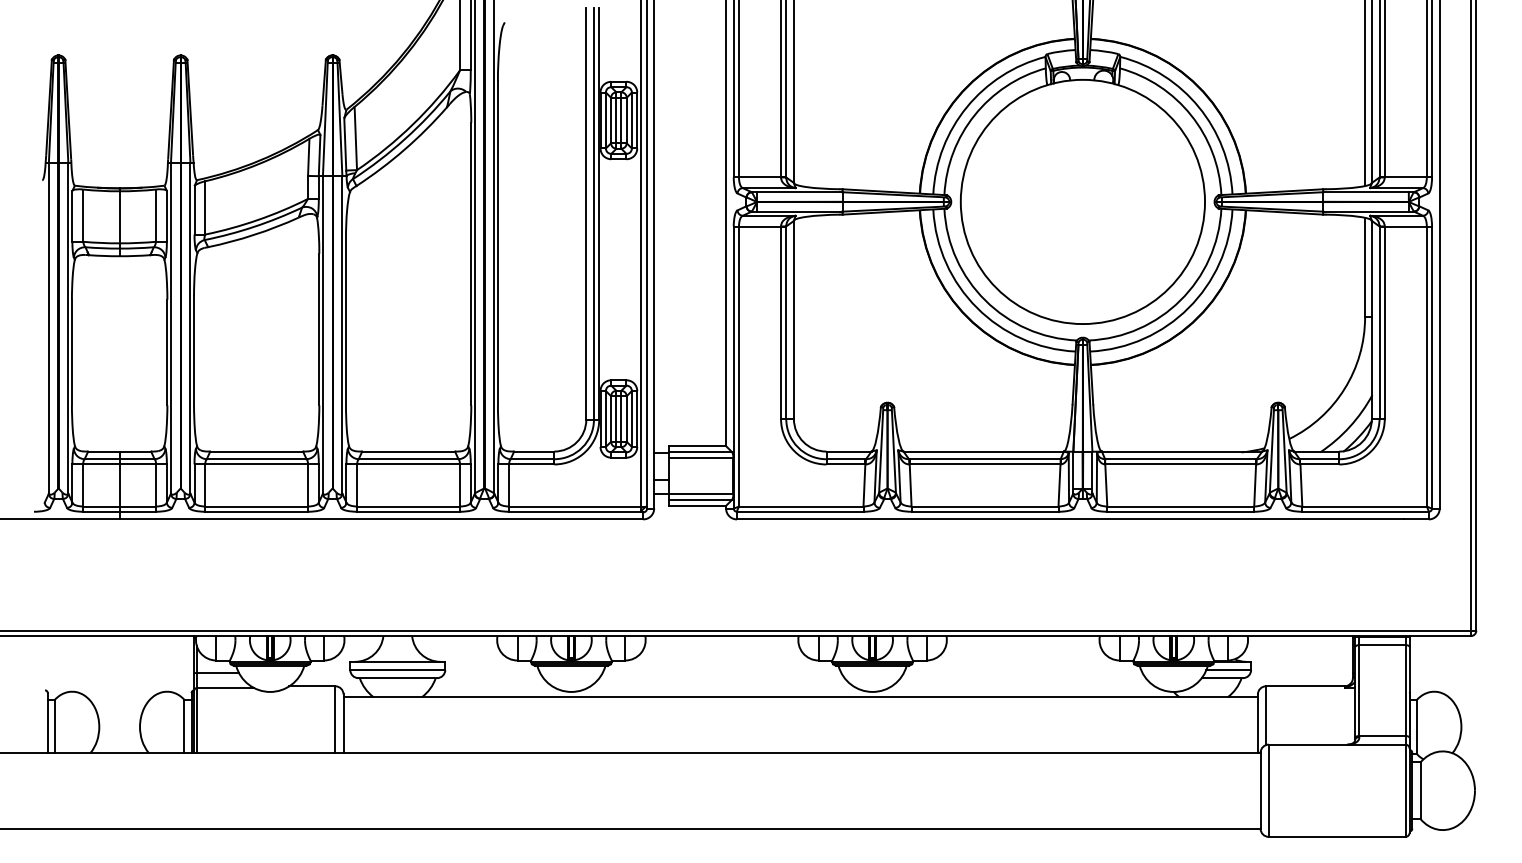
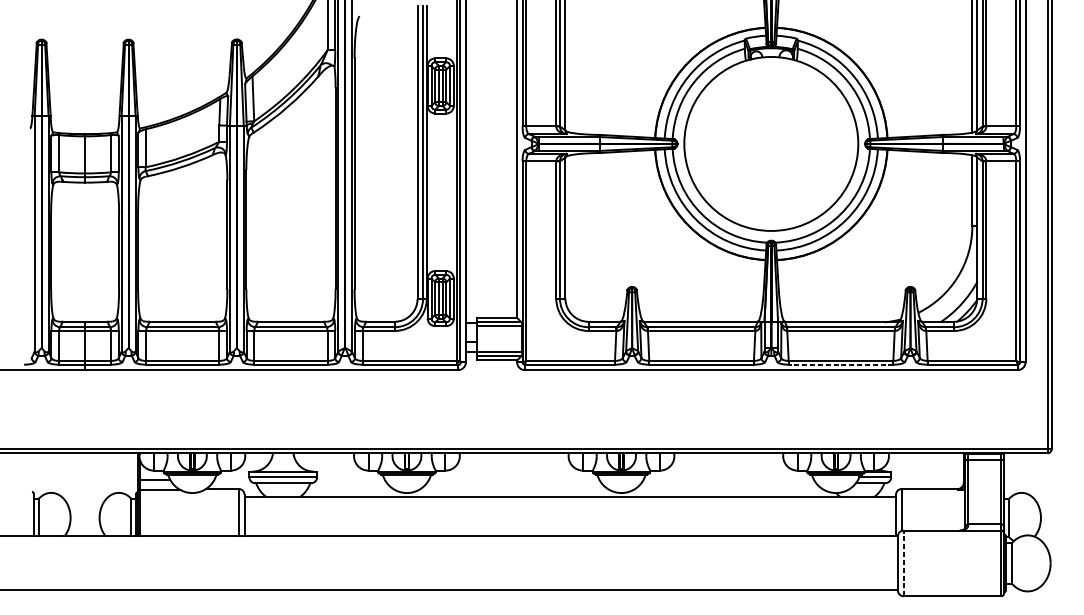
line: (1180, 511) -> (840, 364), solid -> dashed
line: (1268, 790) -> (903, 563), solid -> dashed

